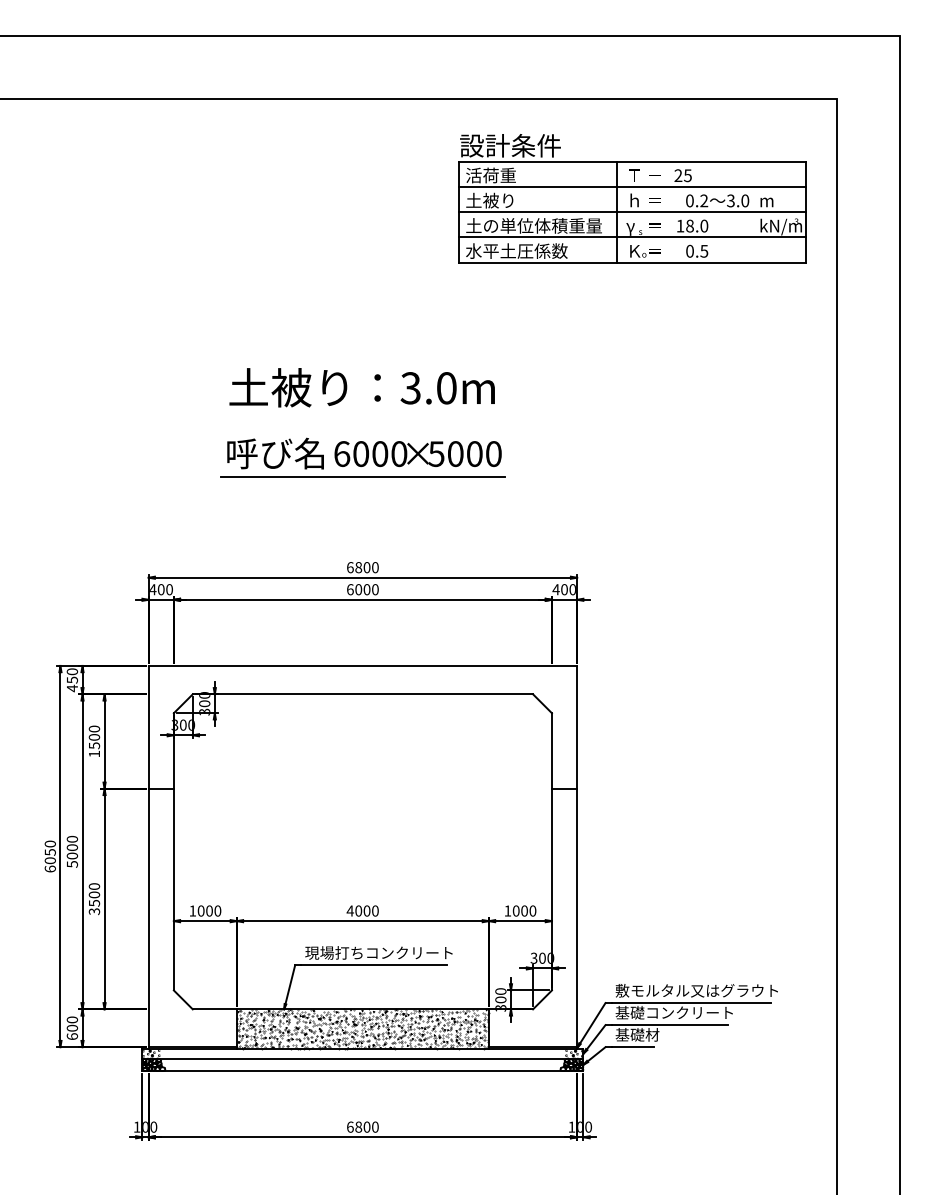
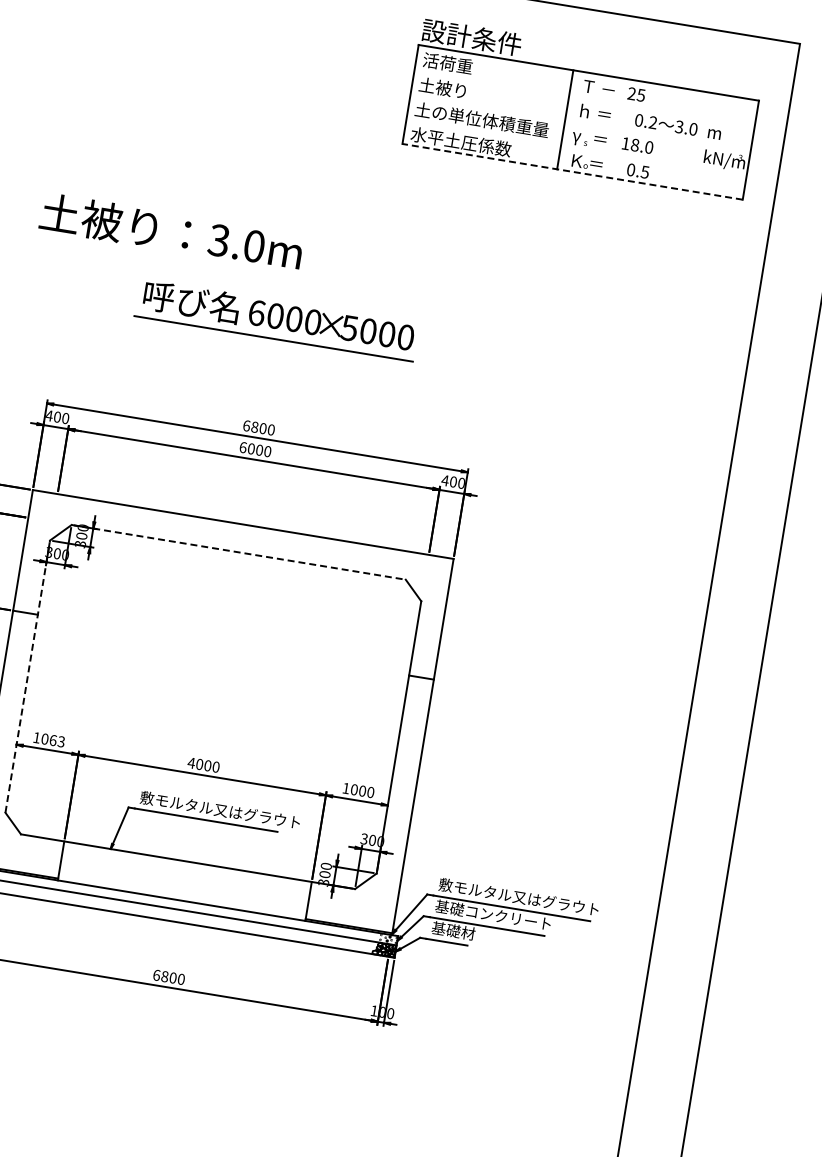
line: (632, 187) -> (584, 98), removed
line: (632, 212) -> (580, 122), removed
line: (632, 237) -> (576, 147), removed
line: (631, 262) -> (571, 171), solid -> dashed
text: (361, 387) -> (170, 231), moved
line: (363, 694) -> (239, 552), solid -> dashed
line: (173, 851) -> (27, 676), solid -> dashed
text: (213, 910) -> (57, 740), 1000 -> 1063
text: (386, 952) -> (220, 809), 現場打ちコンクリート -> 敷モルタル又はグラウト
hatch: (362, 1029) -> (184, 881), removed

